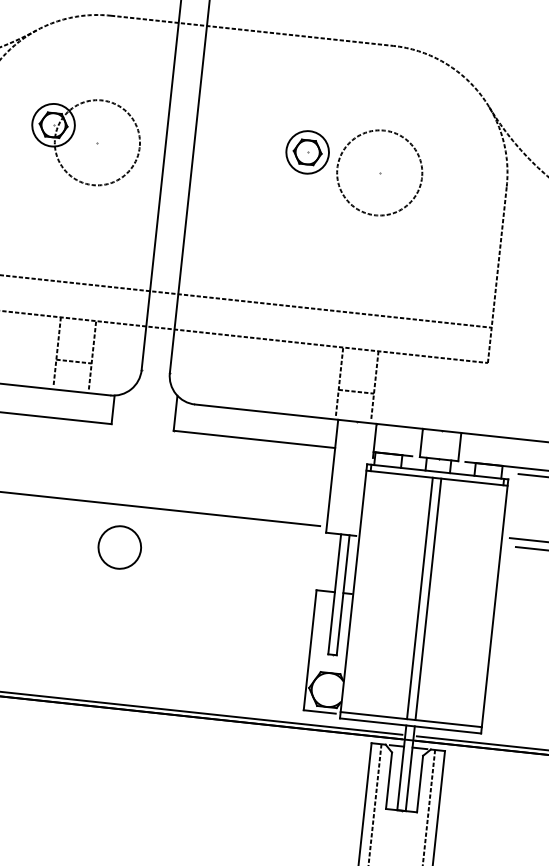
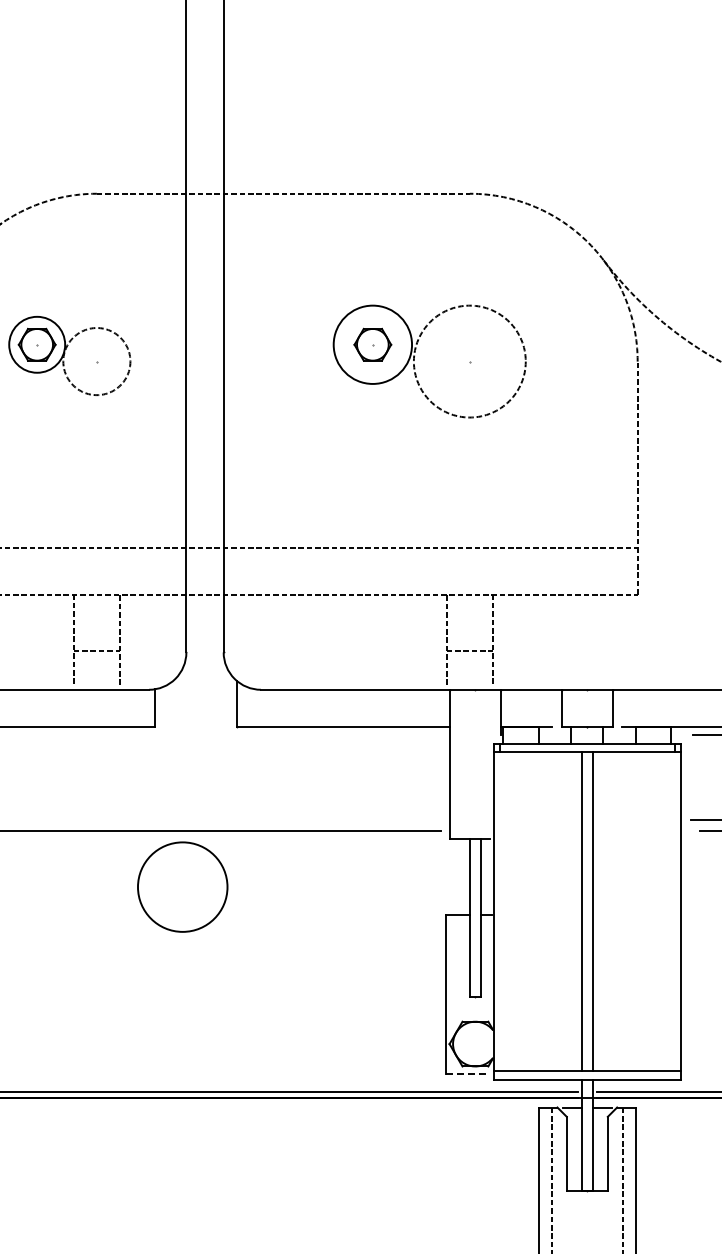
circle: (97, 142) -> (96, 361), size x0.6
circle: (307, 152) -> (372, 344), size x1.4
circle: (119, 547) -> (182, 886), size x1.6
line: (320, 711) -> (467, 1073), solid -> dashed

